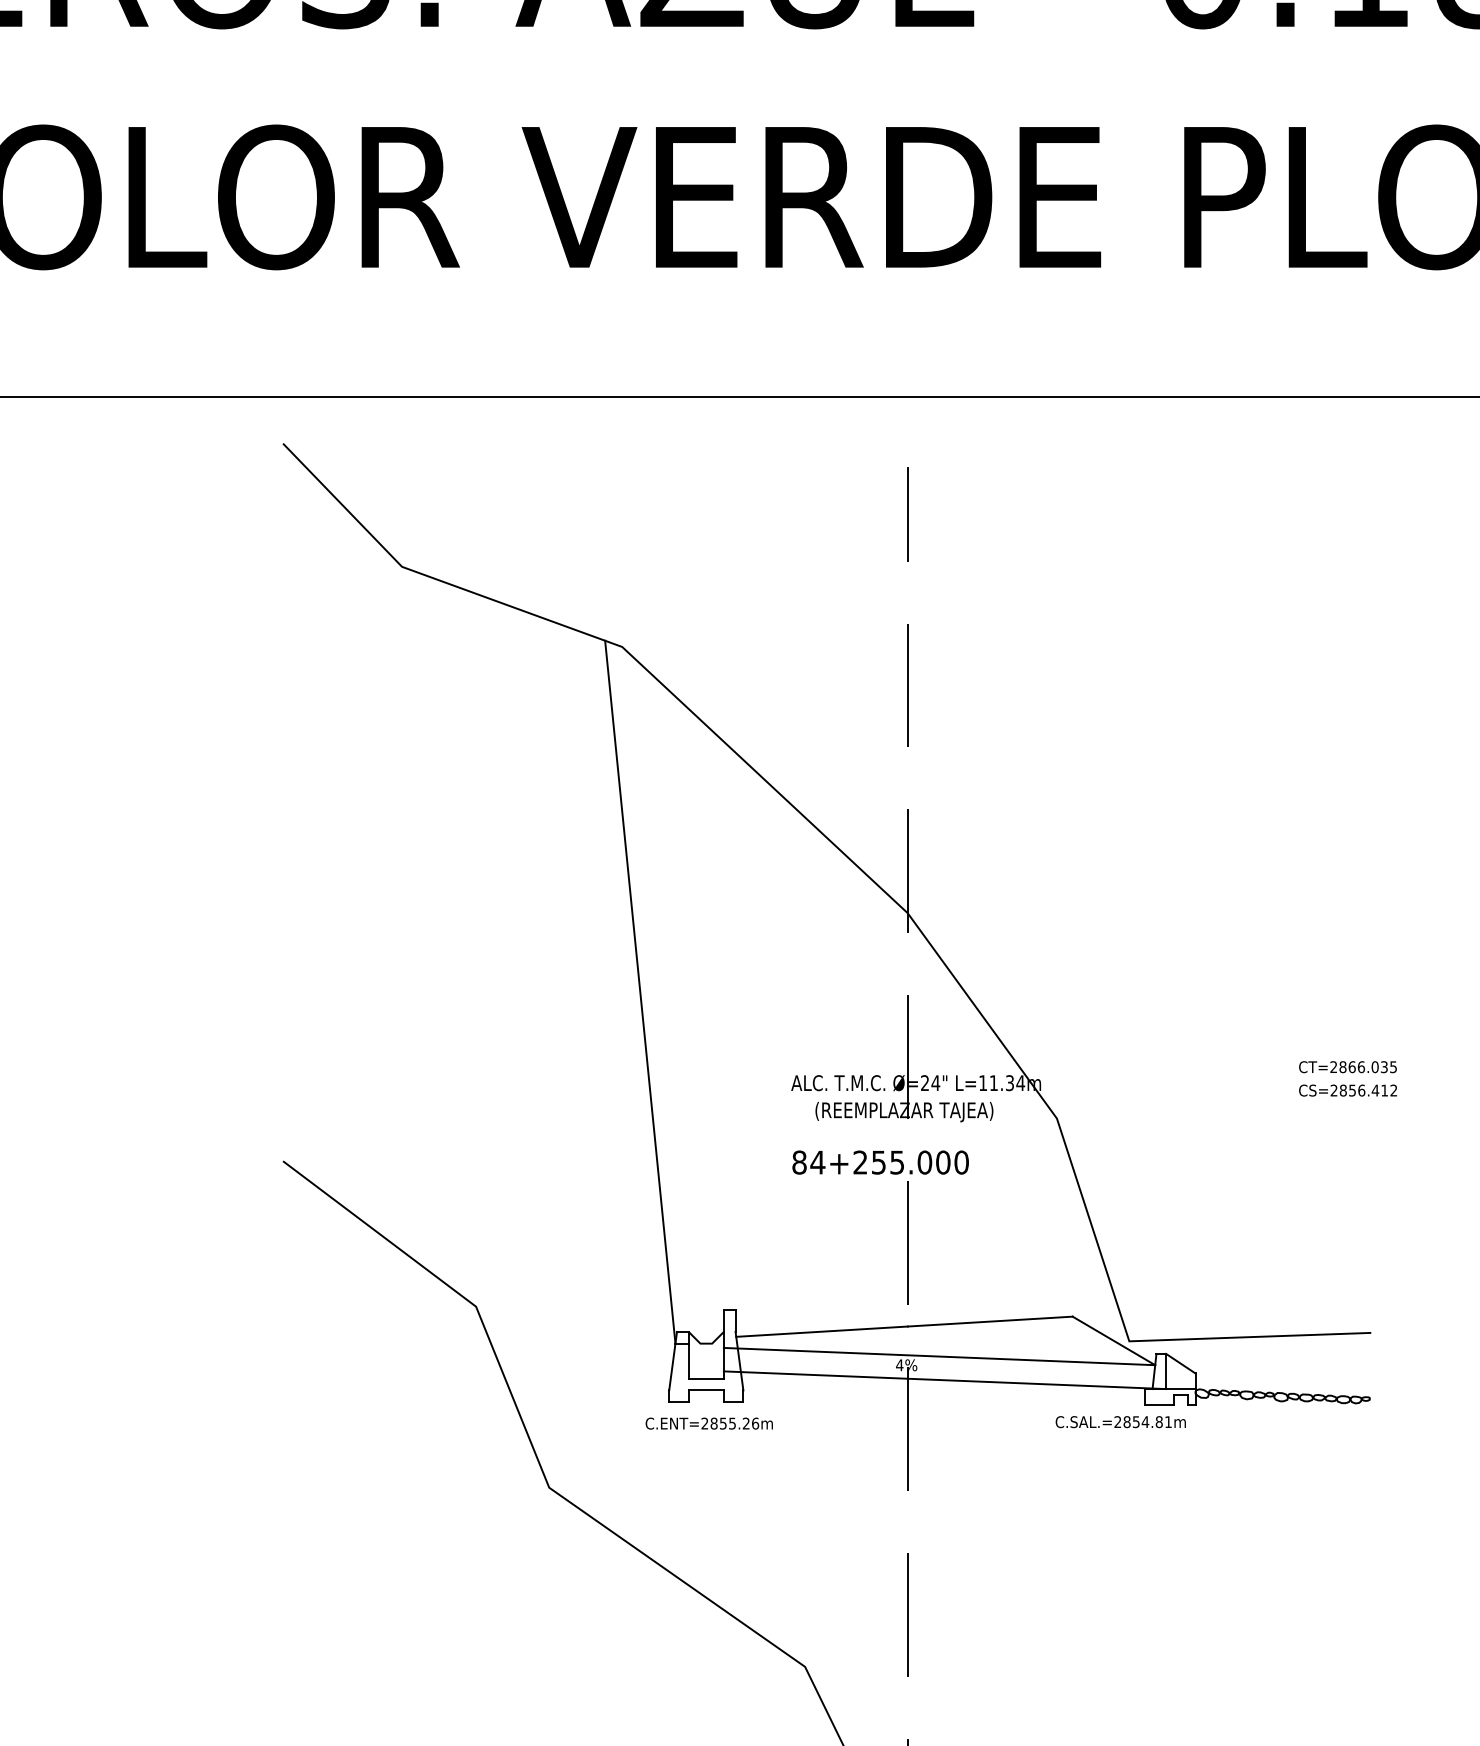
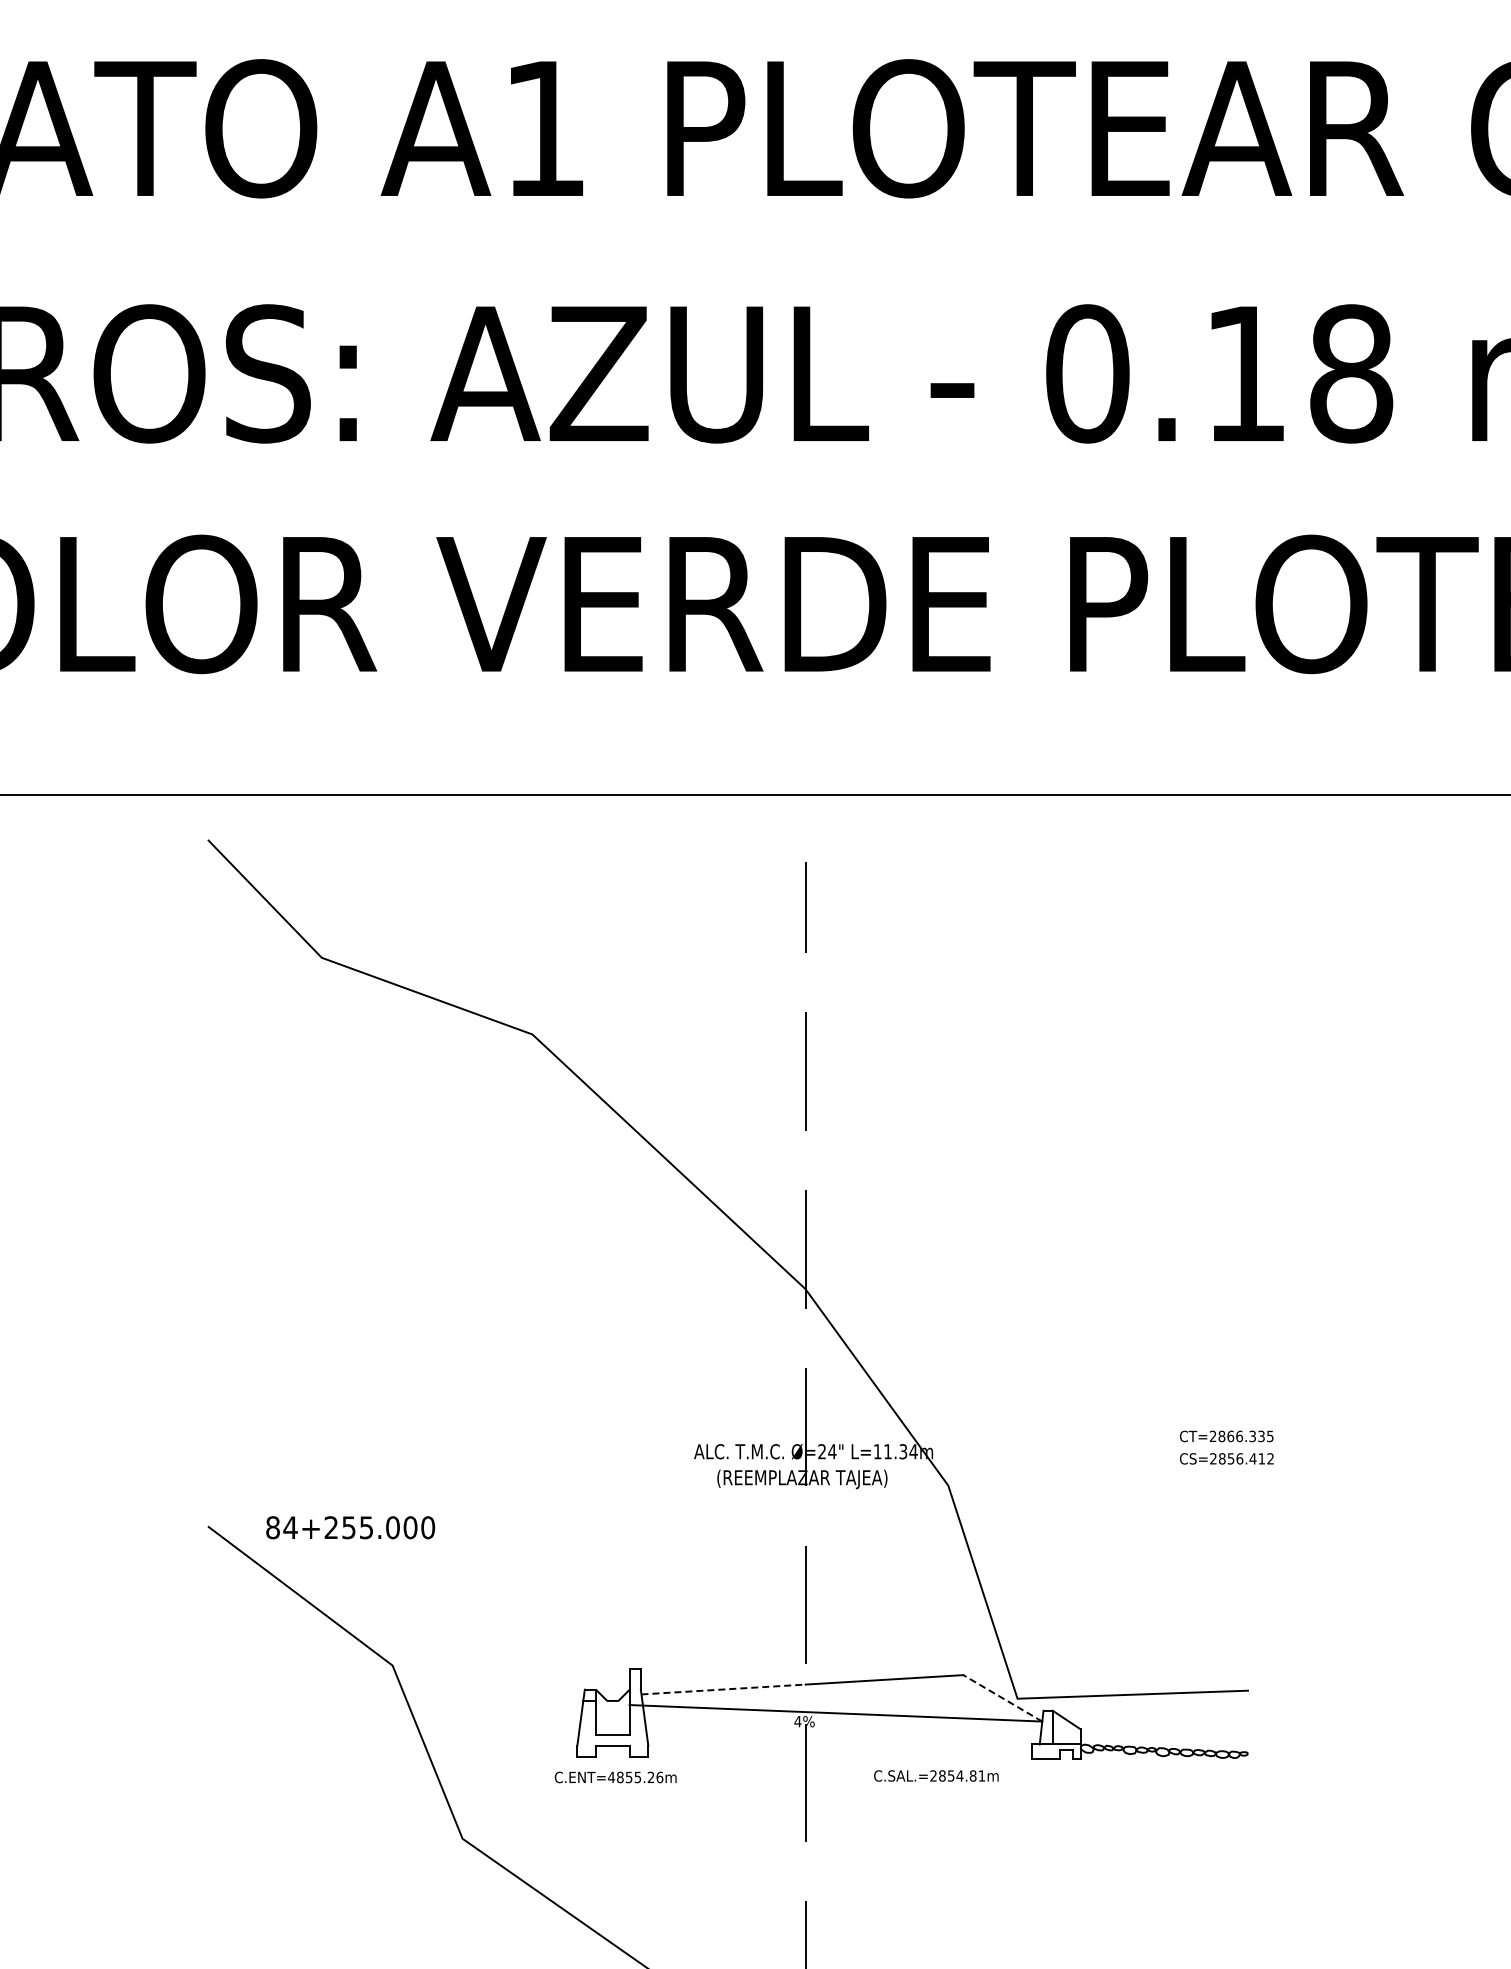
line: (640, 991) -> (549, 1364), removed
text: (1374, 1067) -> (1252, 1436), CT=2866.035 -> CT=2866.335
text: (880, 1162) -> (350, 1527), moved
line: (823, 1331) -> (724, 1689), solid -> dashed
line: (1113, 1341) -> (1002, 1698), solid -> dashed
line: (944, 1379) -> (840, 1735), removed
text: (1120, 1421) -> (936, 1775), moved
text: (704, 1422) -> (611, 1776), C.ENT=2855.26m -> C.ENT=4855.26m

